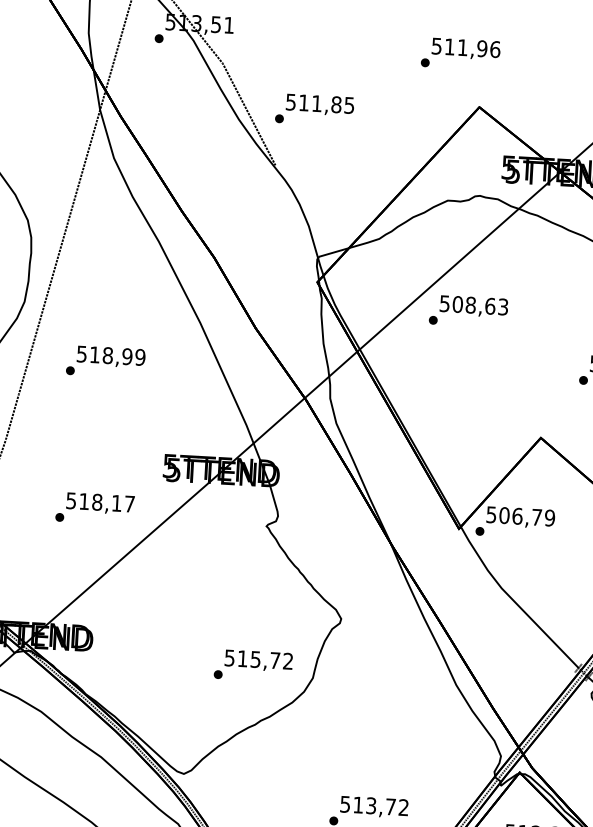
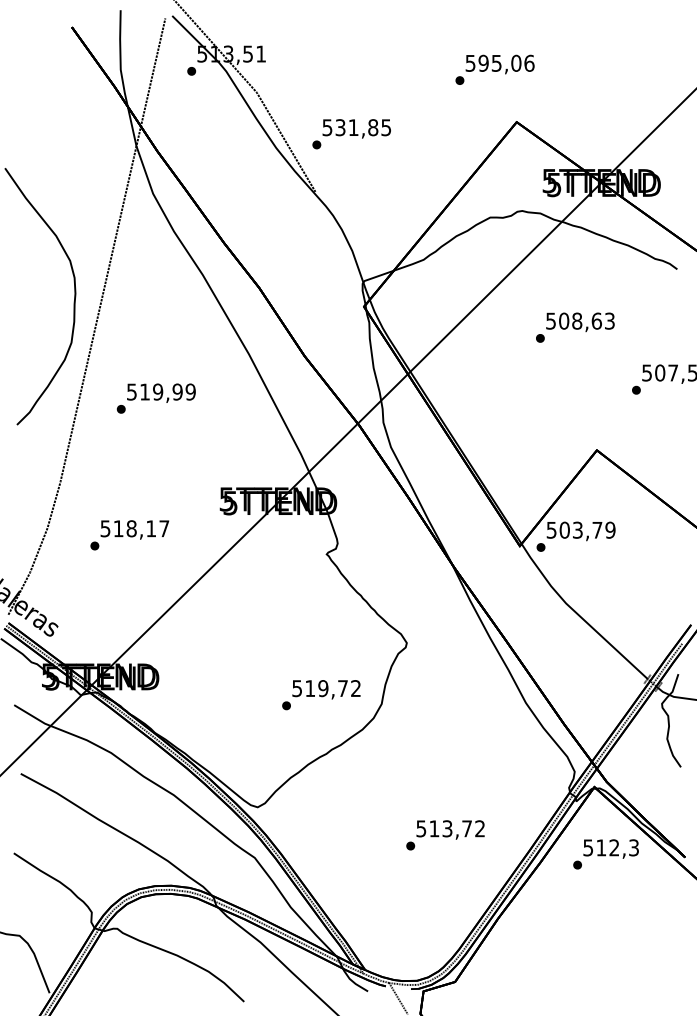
text: (465, 46) -> (499, 62), 511,96 -> 595,06
text: (303, 102) -> (340, 127), 511,85 -> 531,85
text: (468, 311) -> (575, 327), moved
text: (108, 355) -> (158, 391), 518,99 -> 519,99
text: (94, 508) -> (129, 535), moved
text: (517, 515) -> (577, 529), 506,79 -> 503,79
text: (255, 659) -> (323, 688), 515,72 -> 519,72

